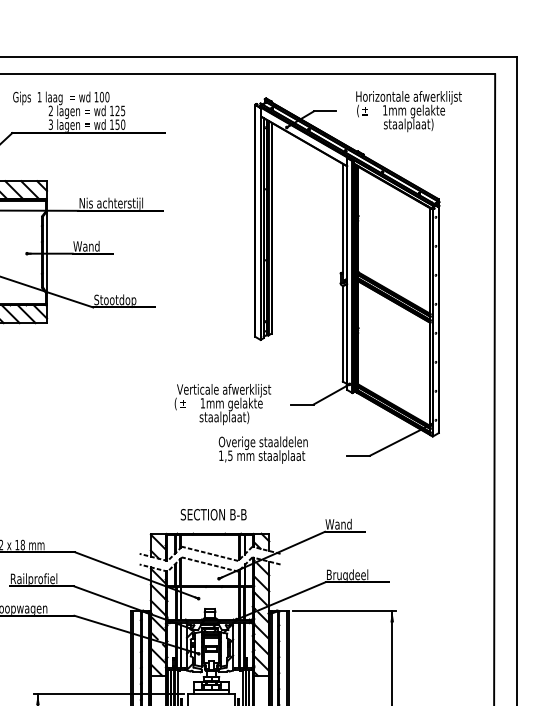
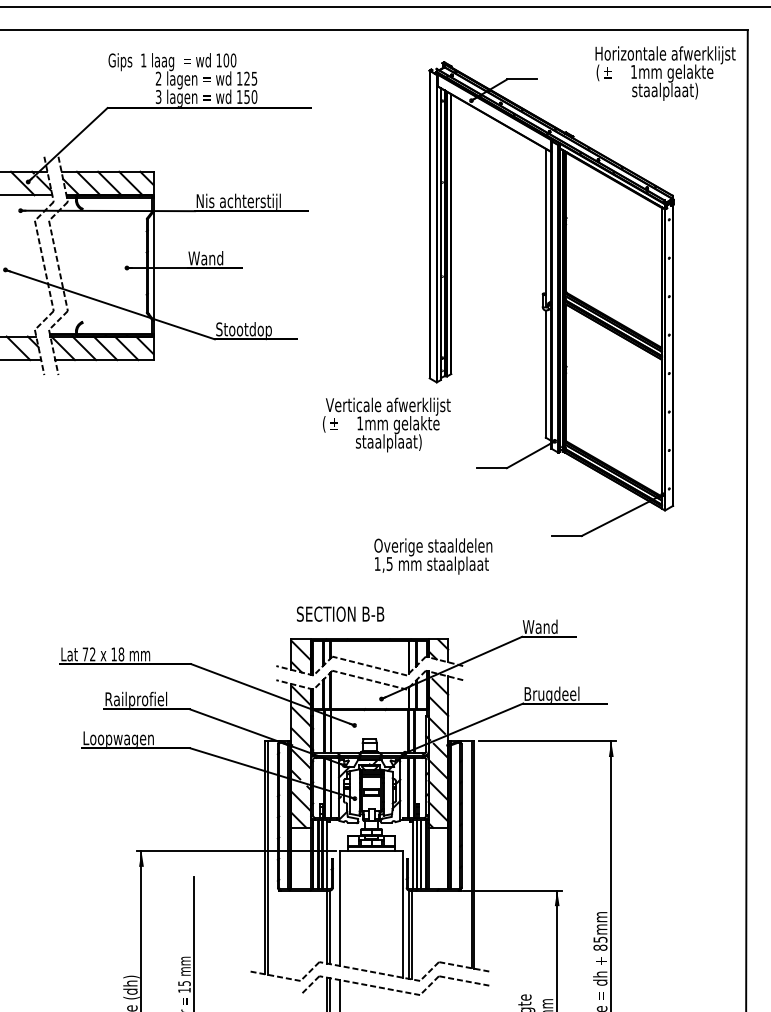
text: (408, 111) -> (665, 73), moved
text: (222, 404) -> (386, 424), moved
text: (263, 450) -> (433, 556), moved
text: (213, 514) -> (340, 613), moved

